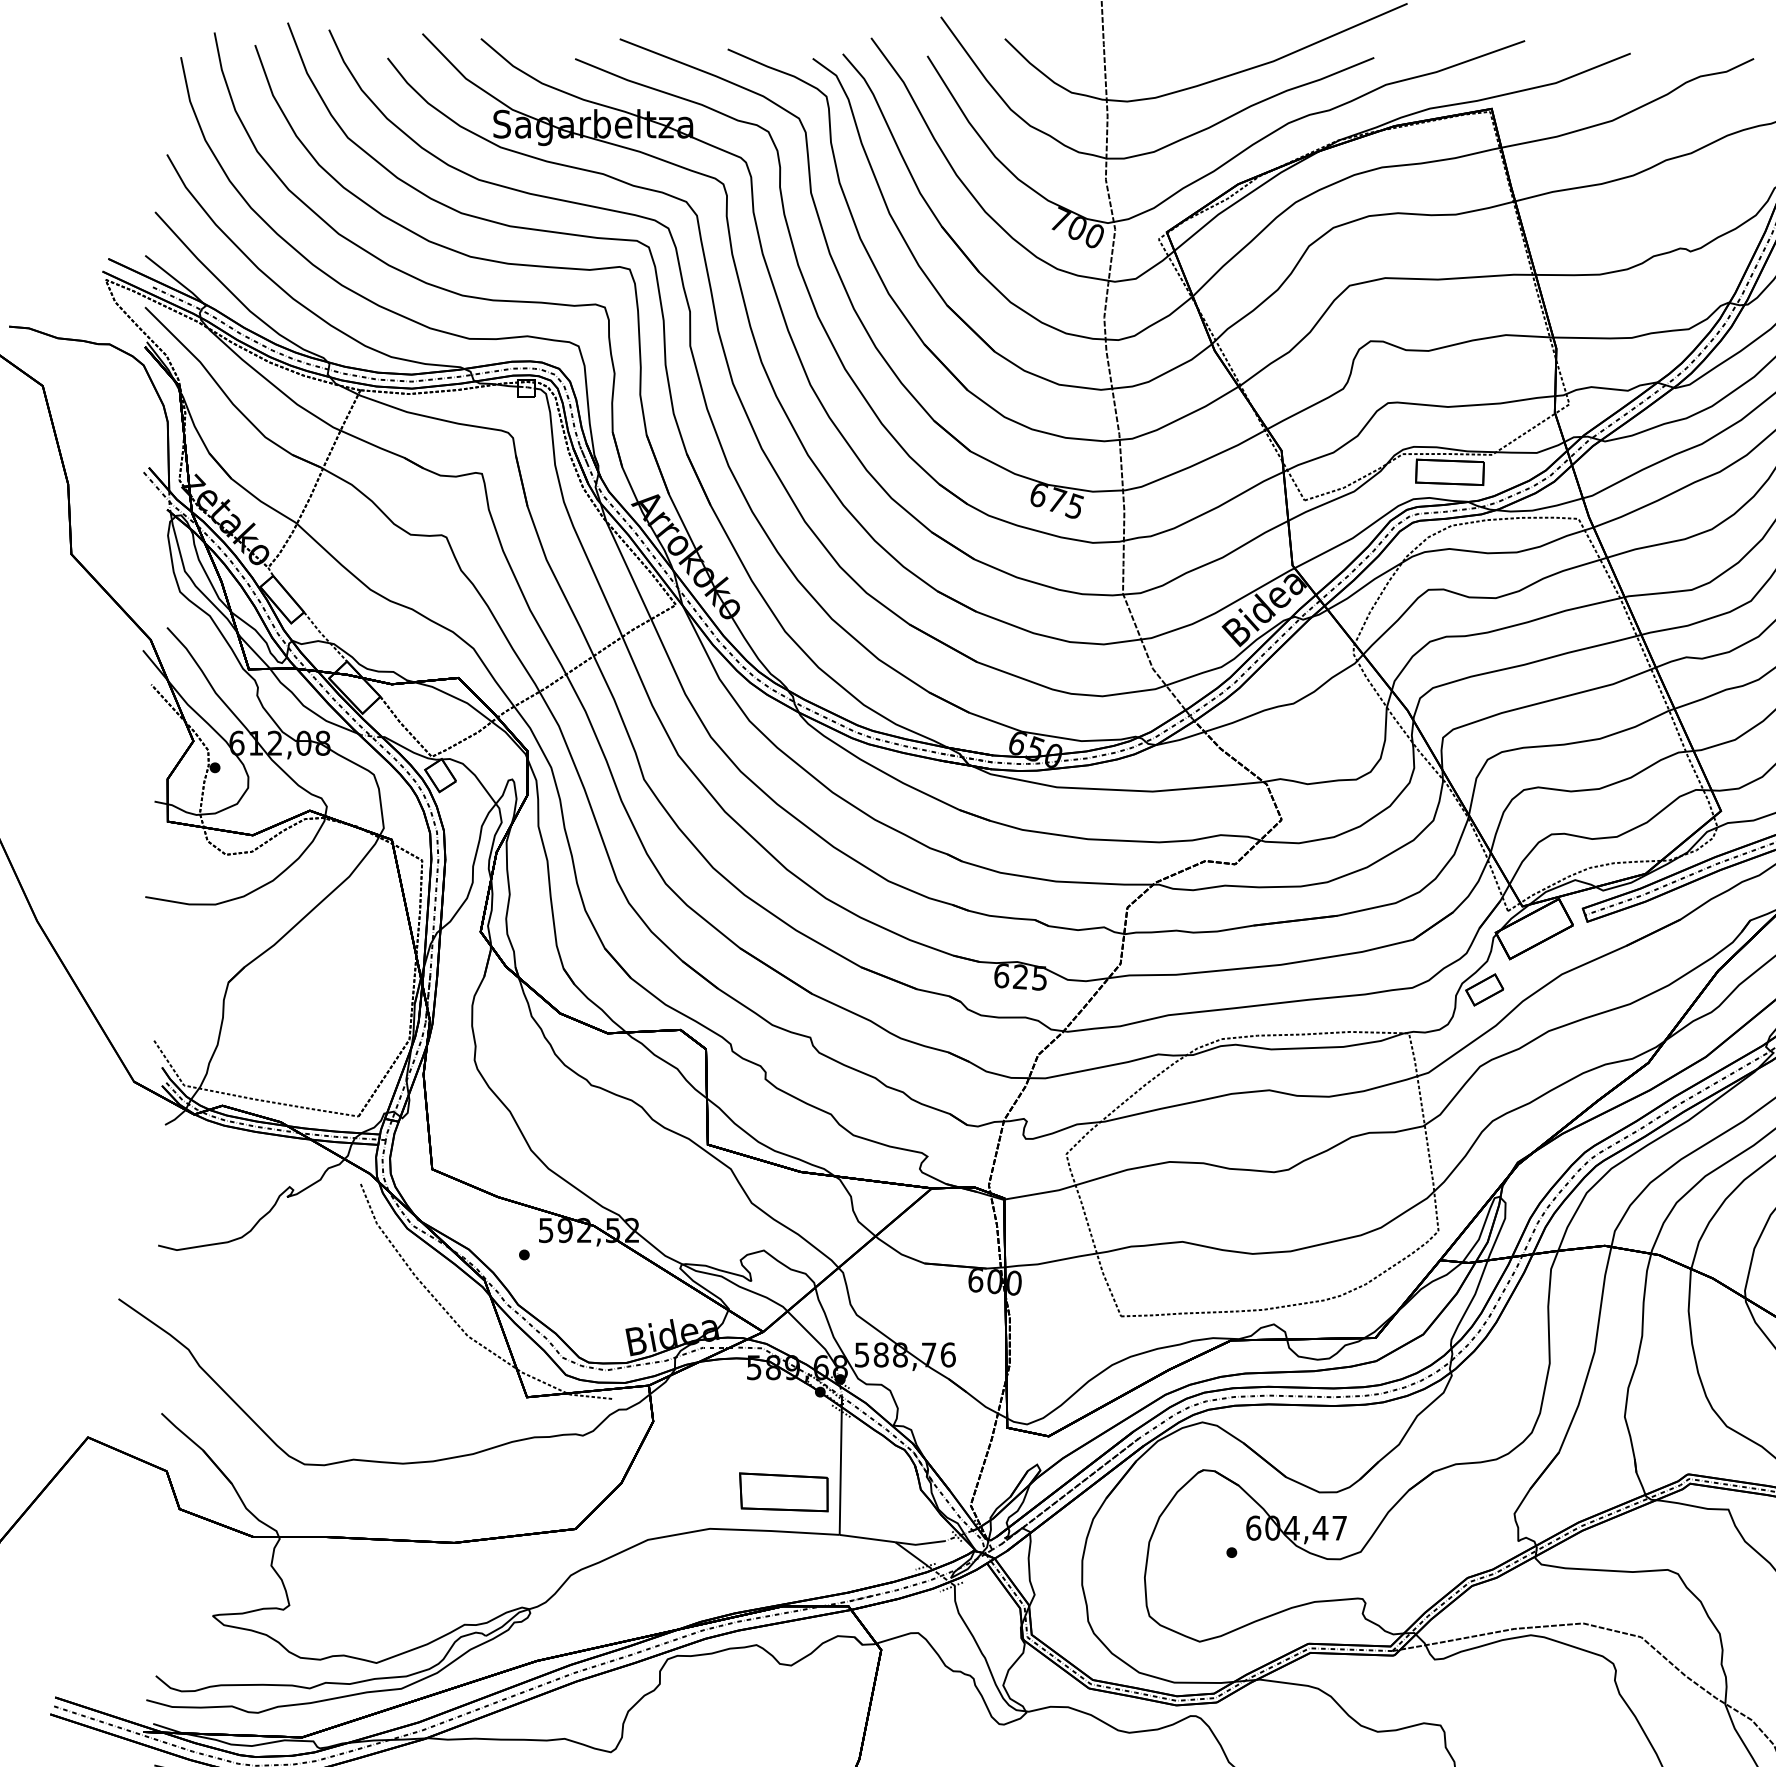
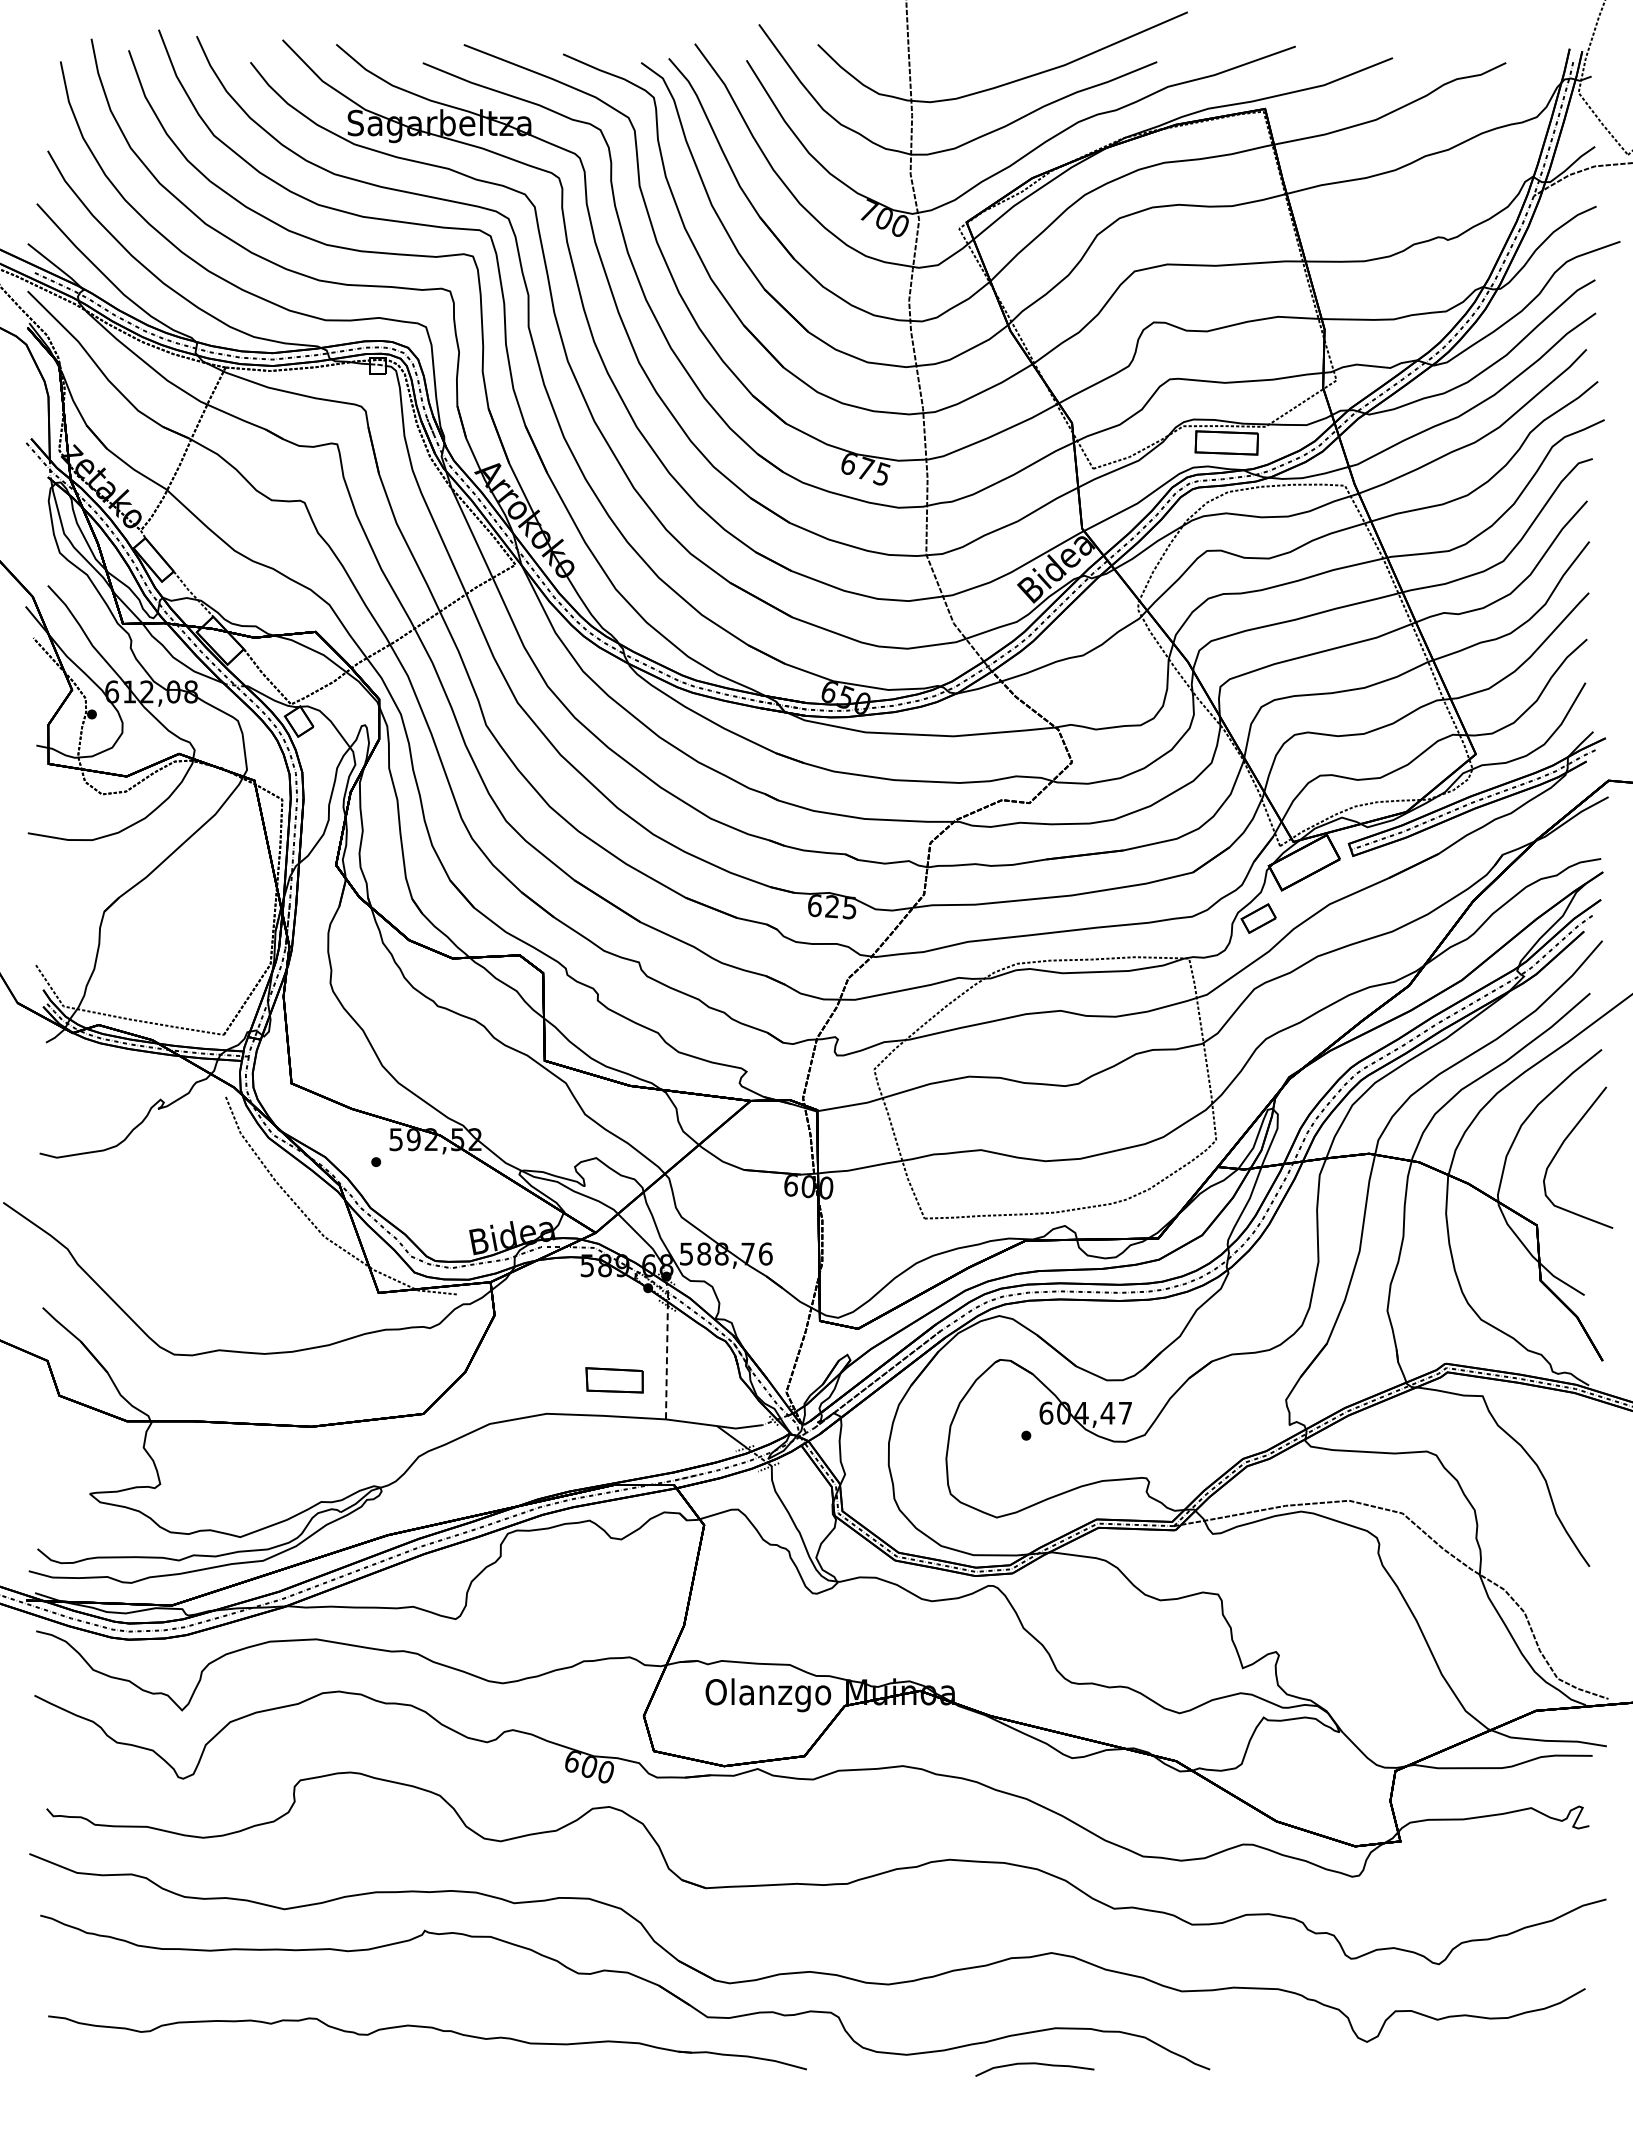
line: (841, 1465) -> (667, 1355), solid -> dashed
part: (783, 1492) -> (614, 1380), size x0.7

